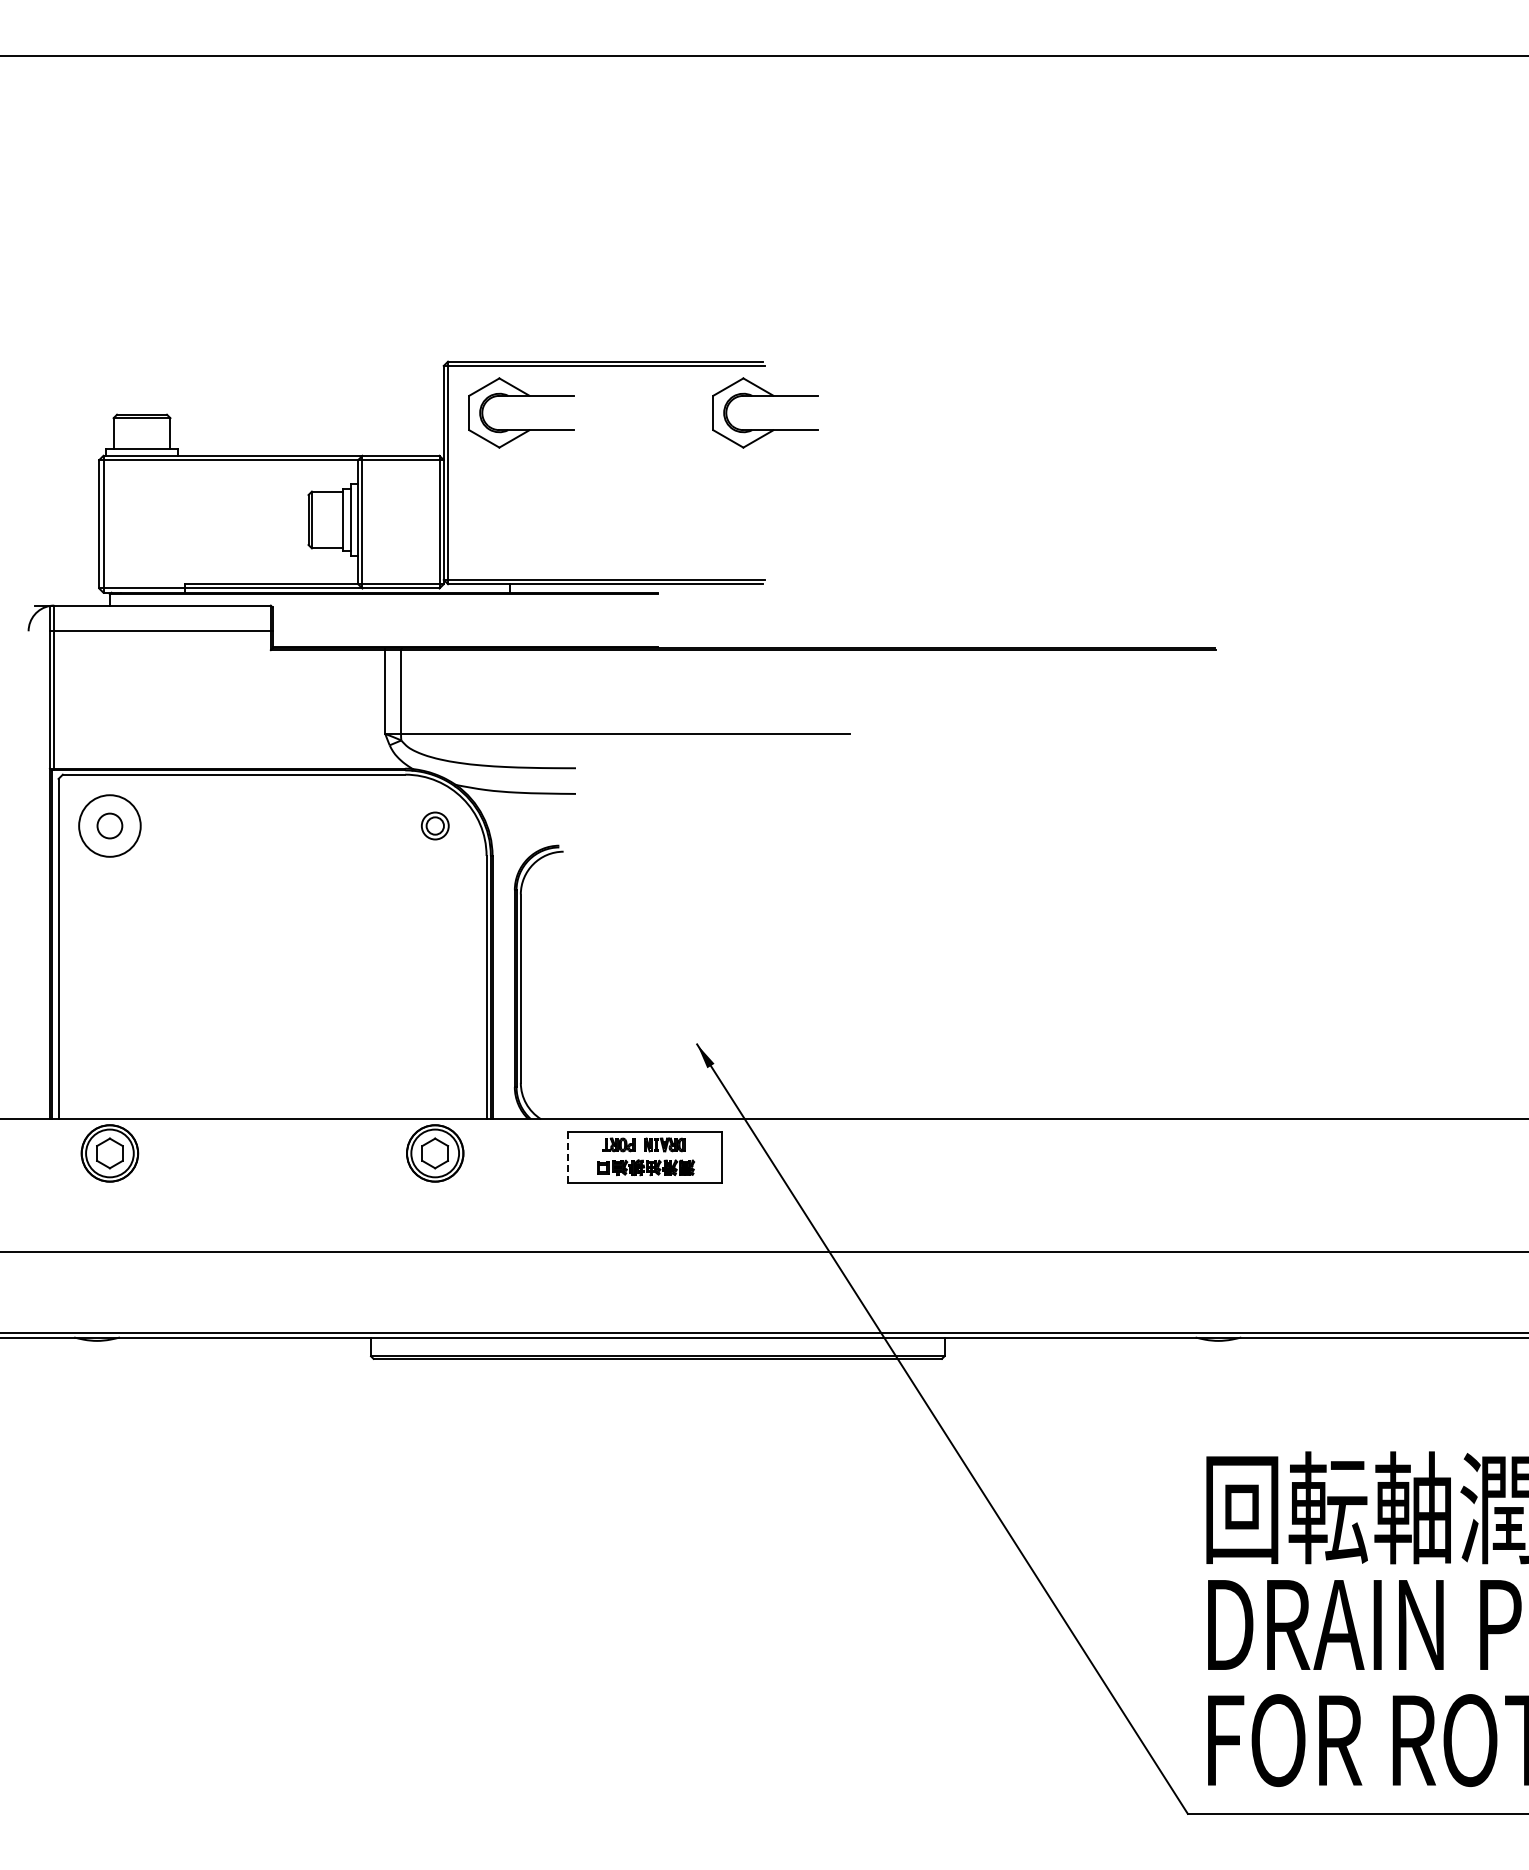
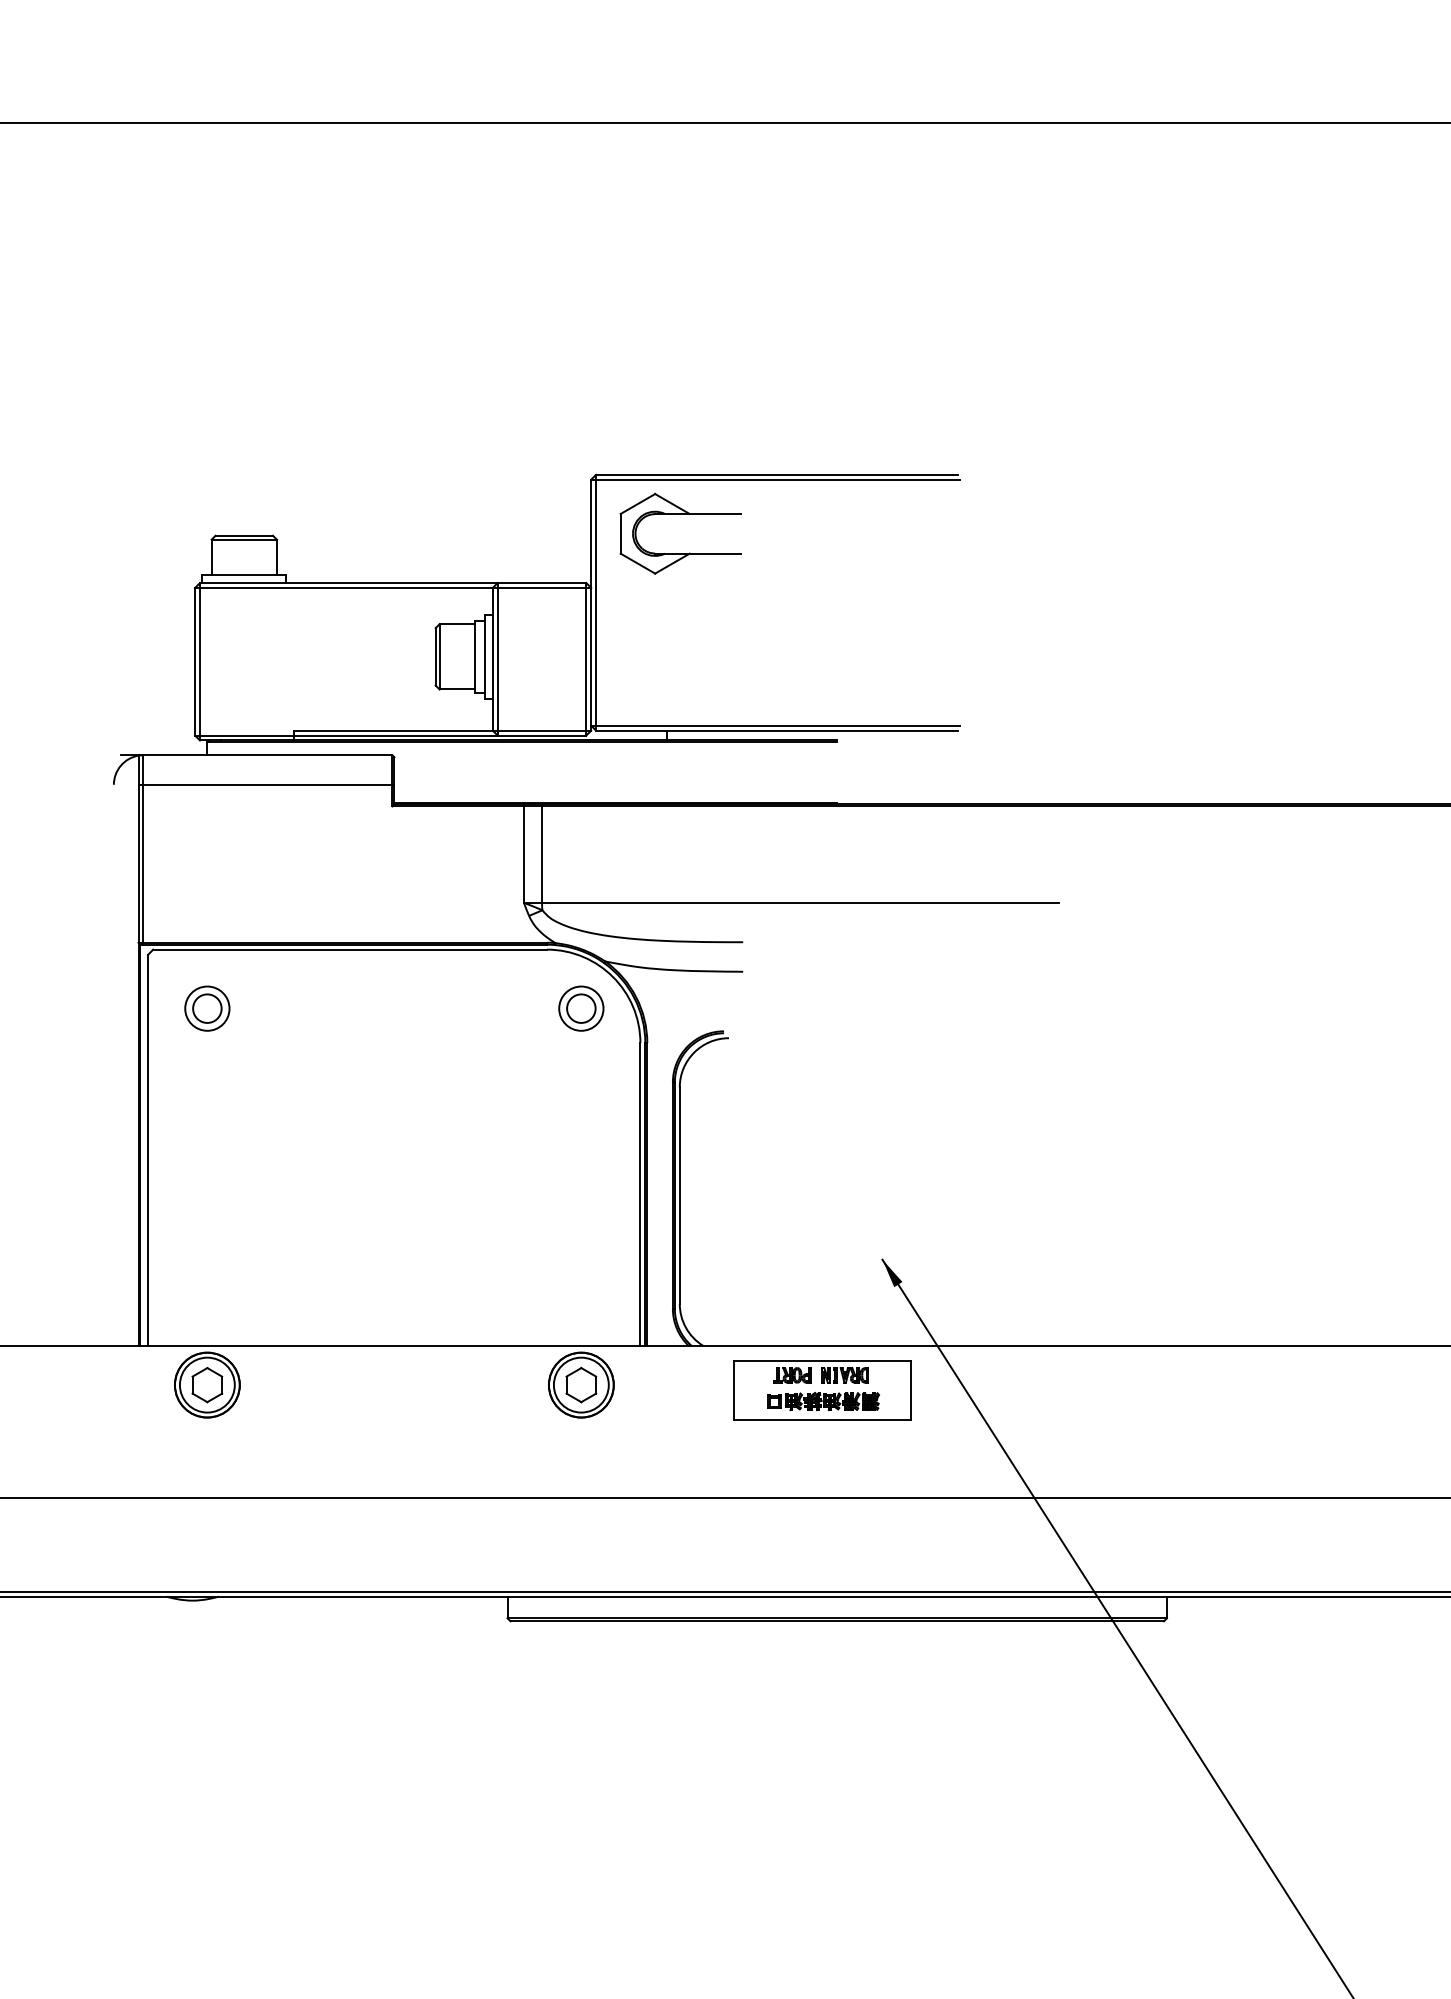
part: (765, 396) -> (961, 514), removed
circle: (109, 825) -> (206, 1008), size x0.62
part: (435, 825) -> (581, 1008), size x1.43
line: (567, 1157) -> (733, 1389), dashed -> solid

